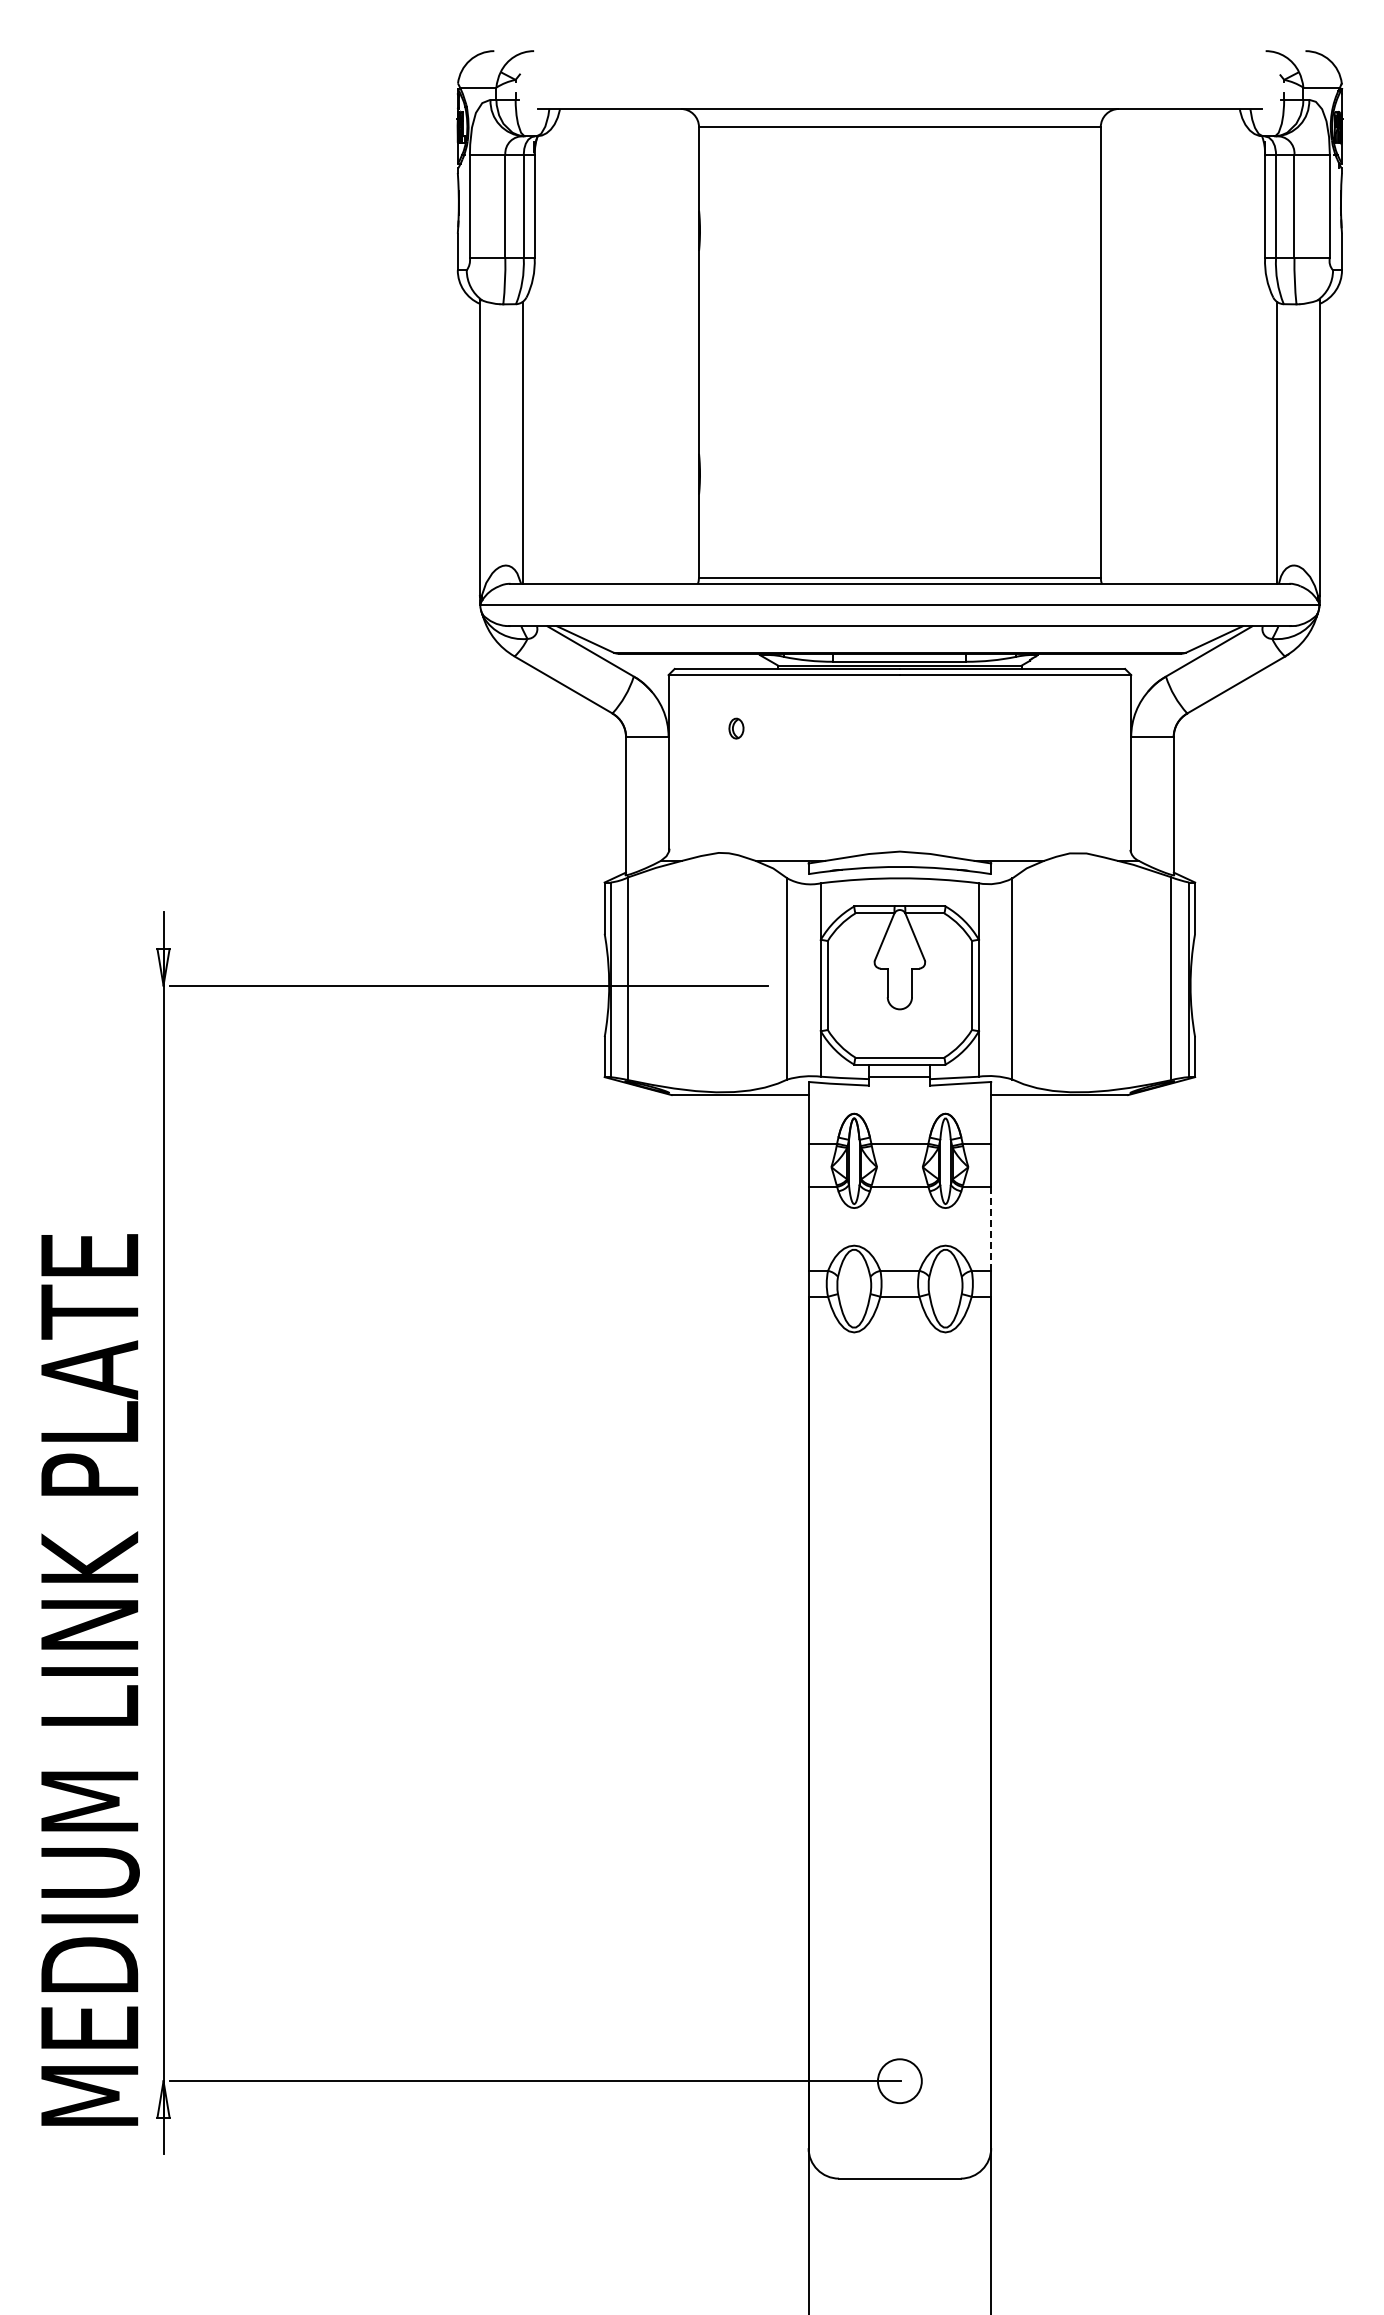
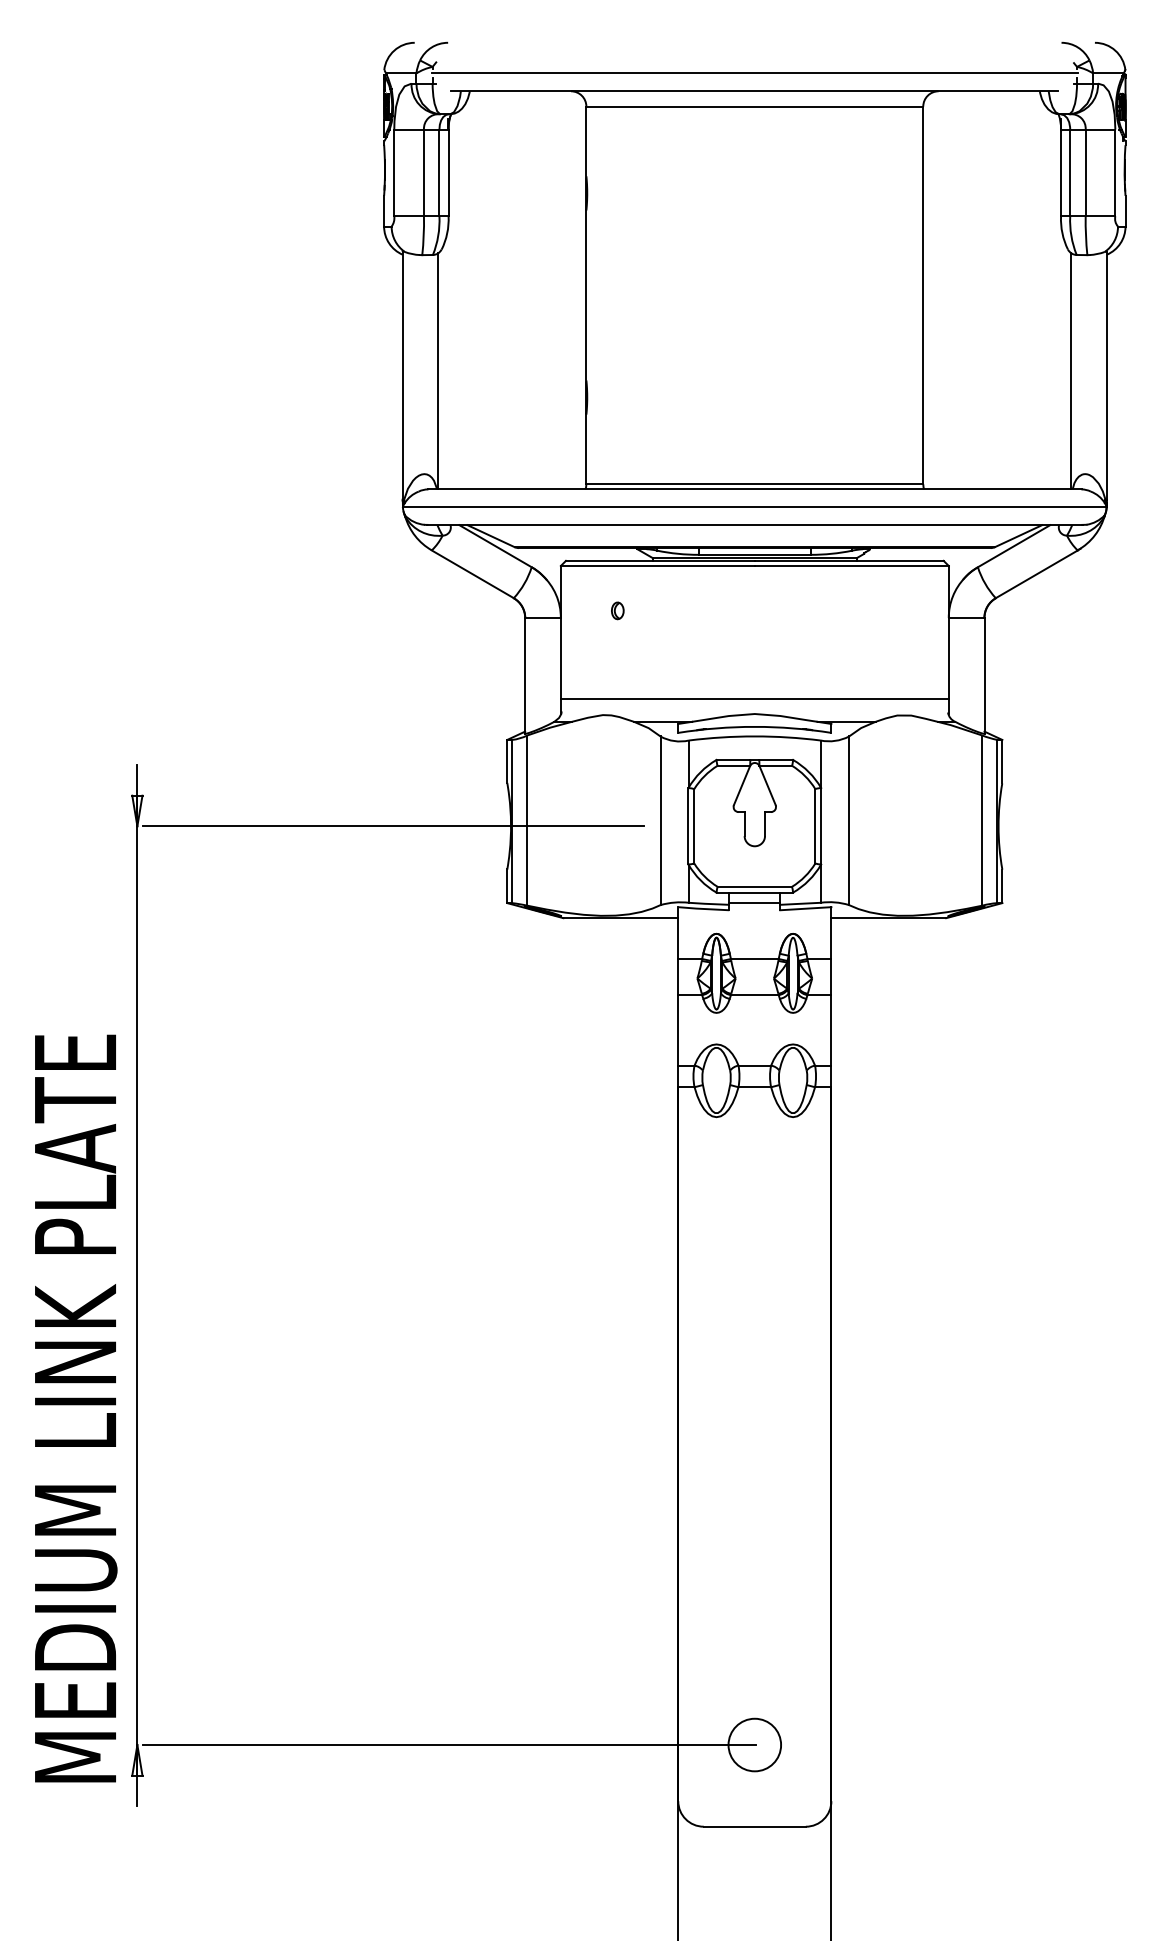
line: (899, 86) -> (754, 72), added
line: (899, 833) -> (754, 698), added
line: (991, 1229) -> (831, 1030), dashed -> solid
circle: (899, 2080) -> (754, 1744), size x1.43

